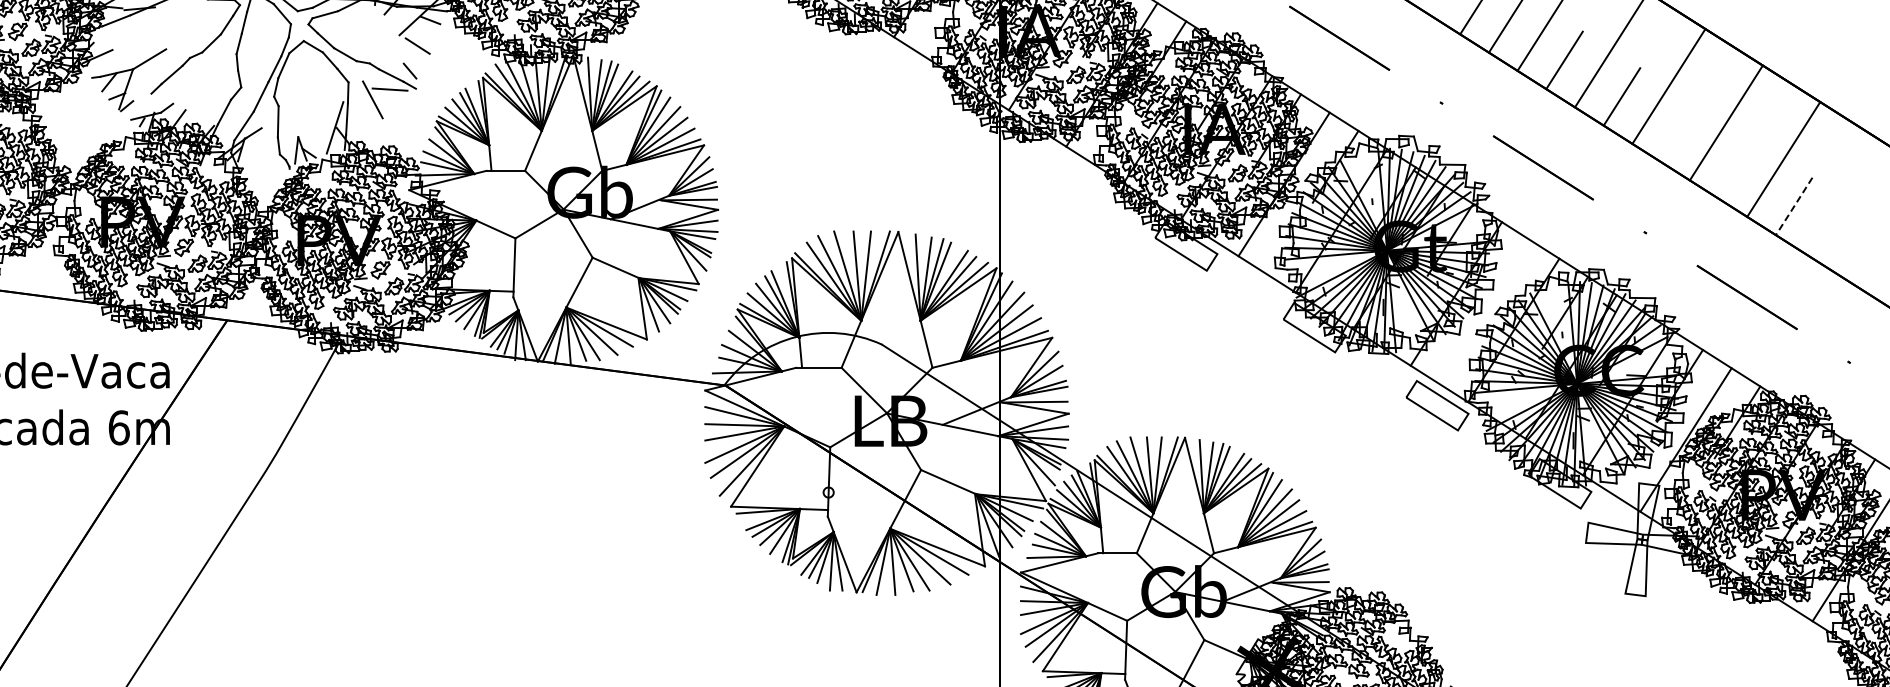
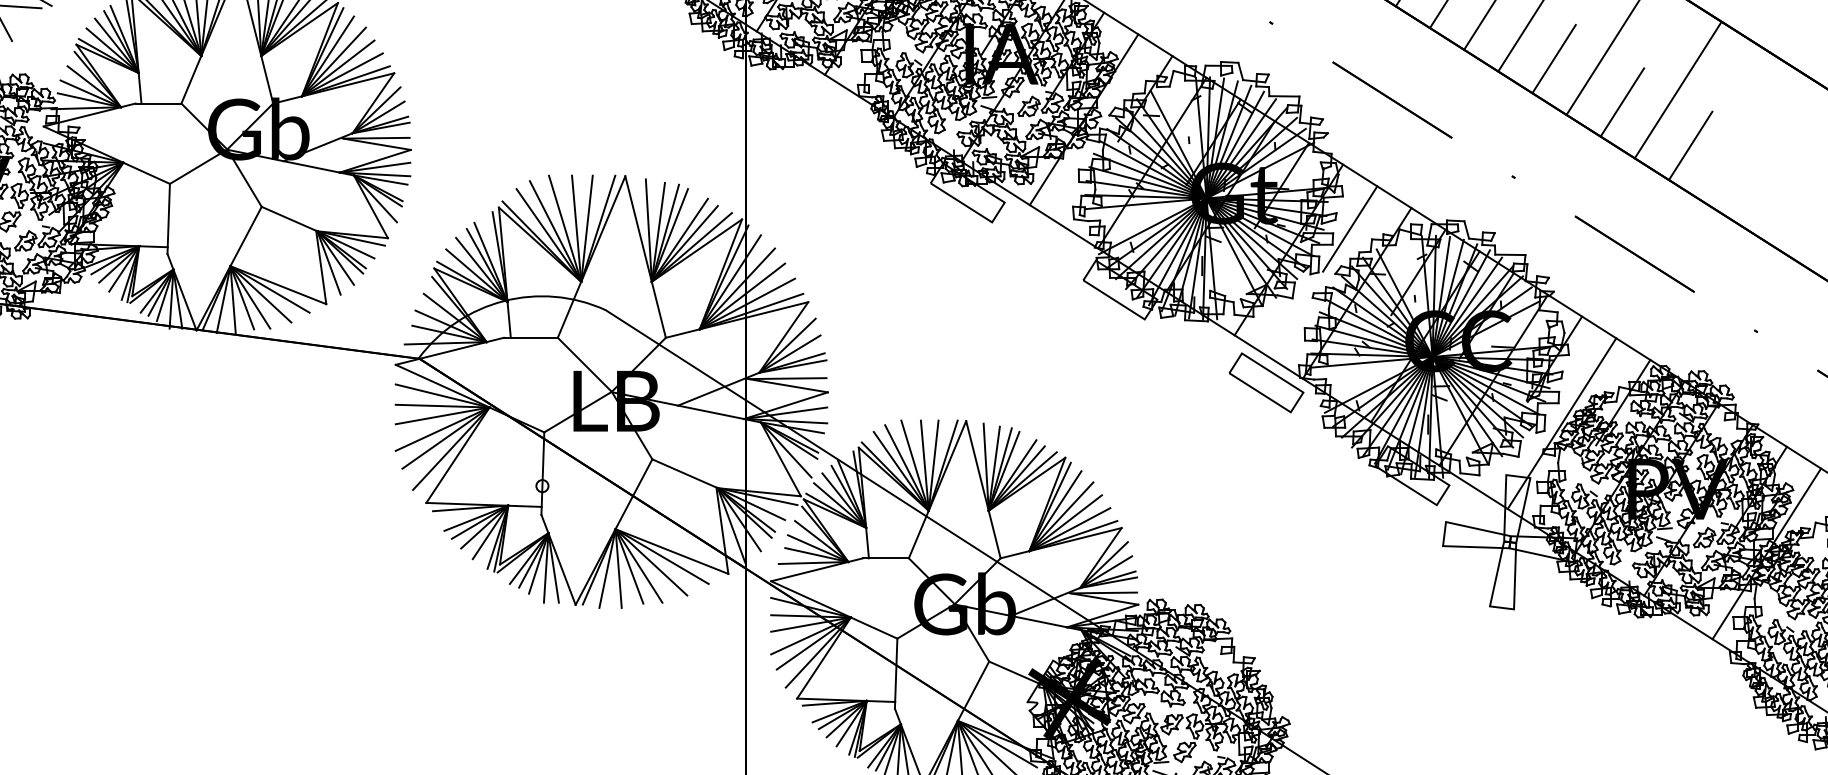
line: (1679, 133) -> (1554, 59), added
line: (1736, 169) -> (1622, 101), added
line: (1793, 206) -> (1689, 145), dashed -> solid
line: (1507, 276) -> (1349, 229), added

